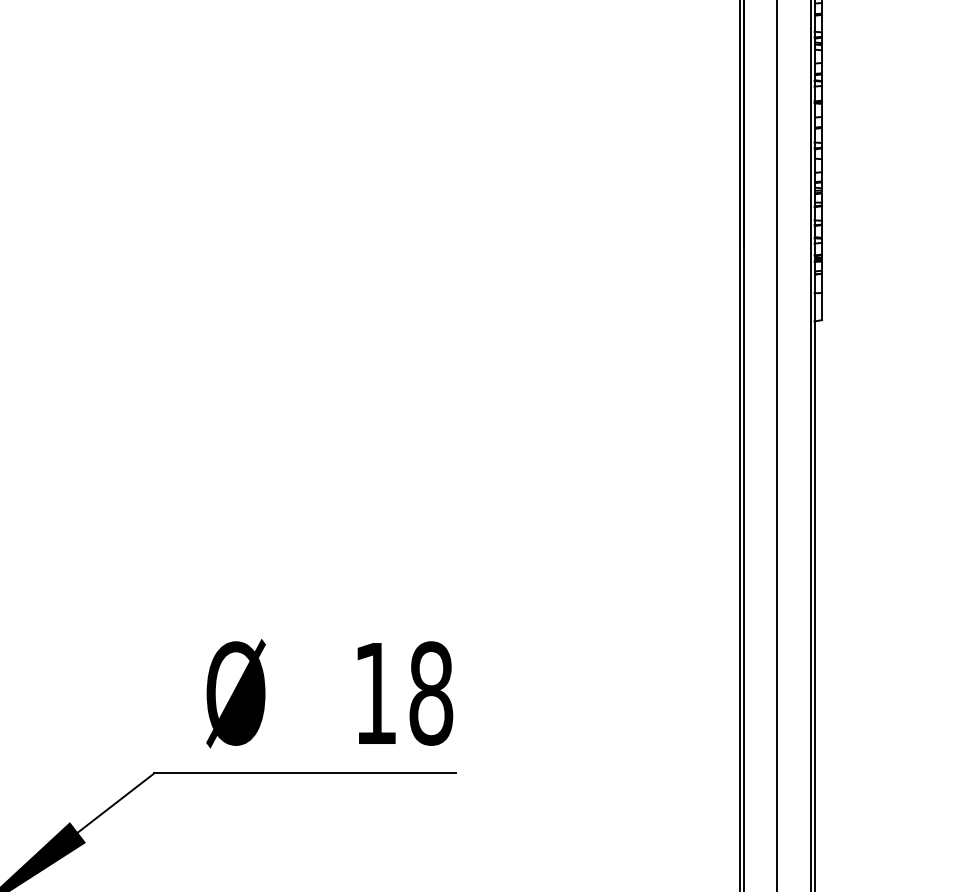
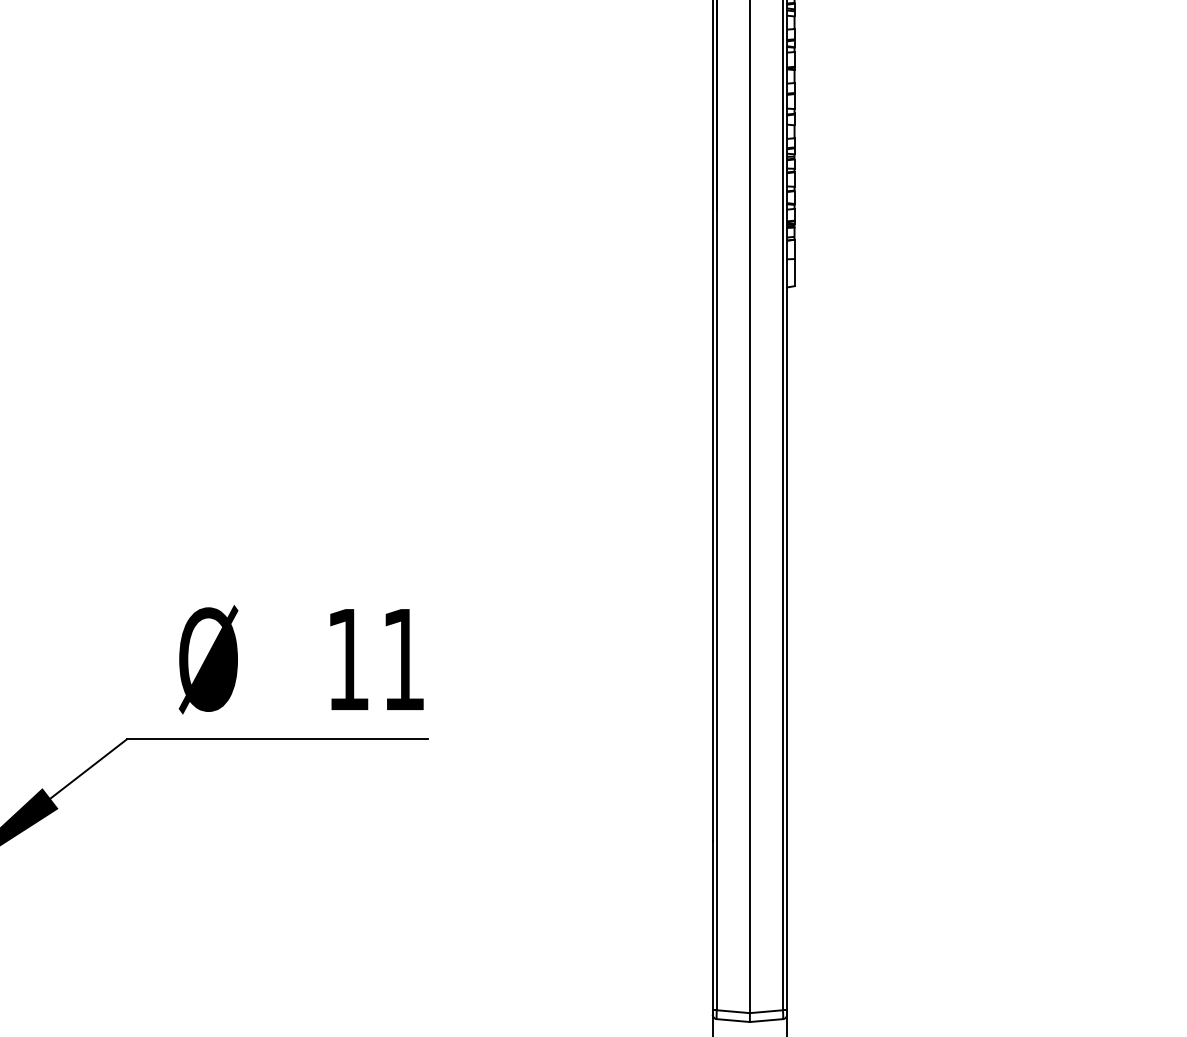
text: (430, 693) -> (403, 659), 18 -> 11

